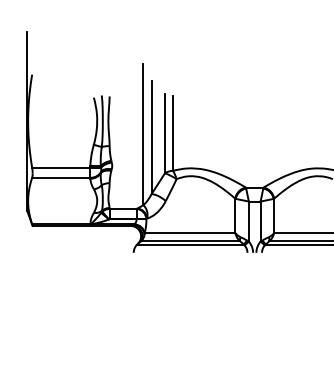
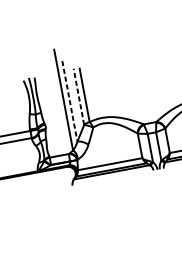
line: (164, 133) -> (78, 96), solid -> dashed
line: (151, 137) -> (69, 101), solid -> dashed

